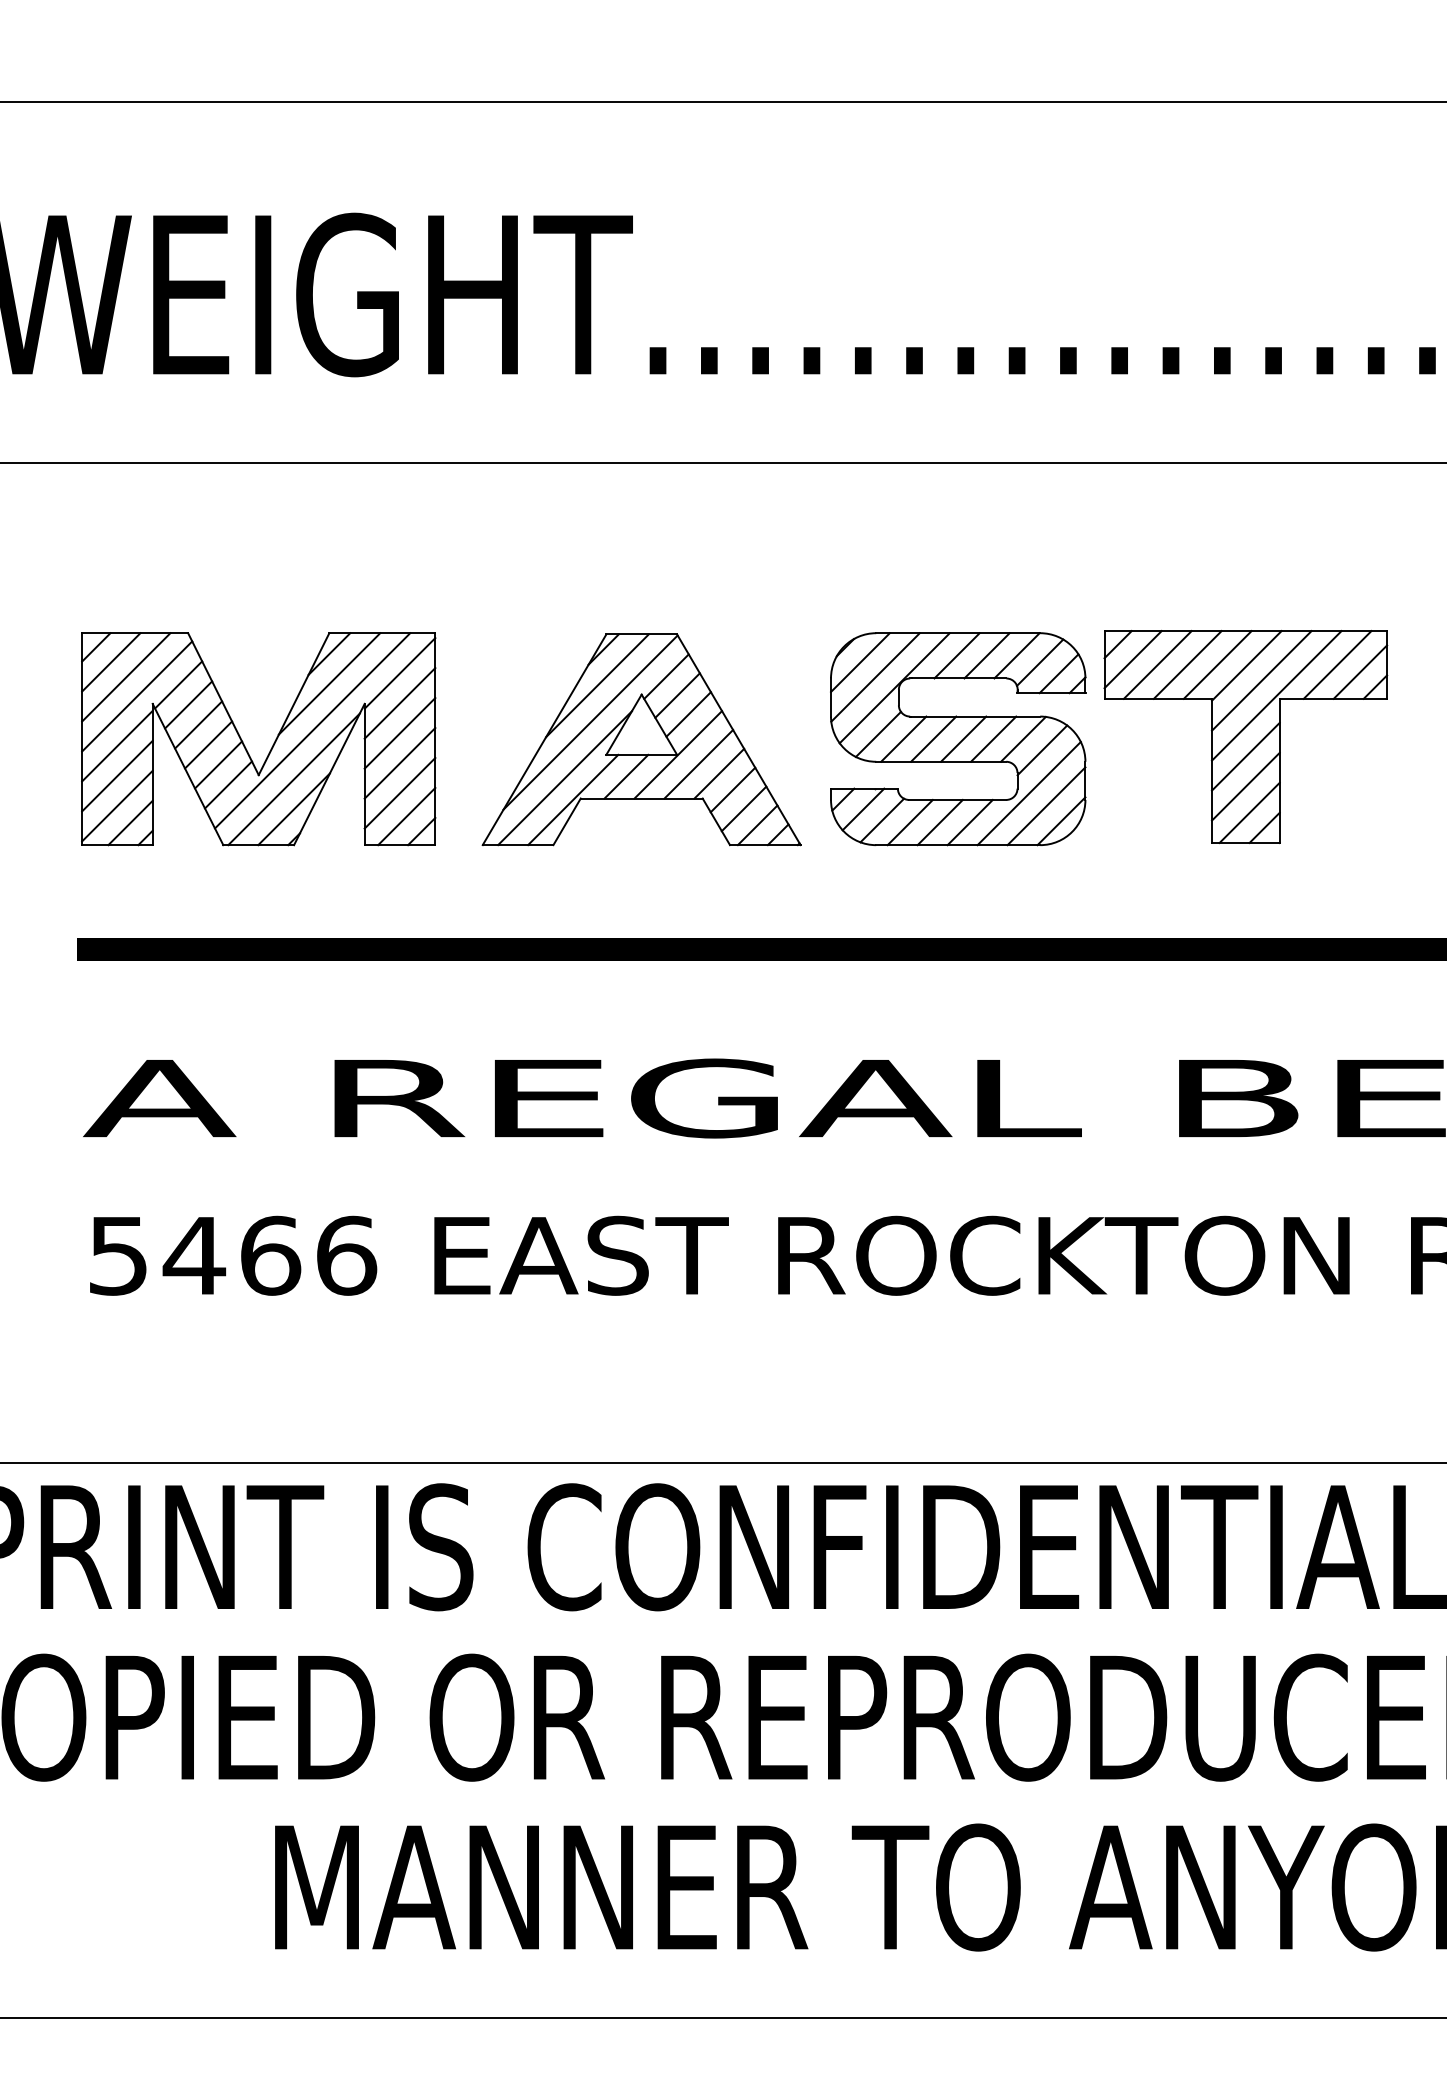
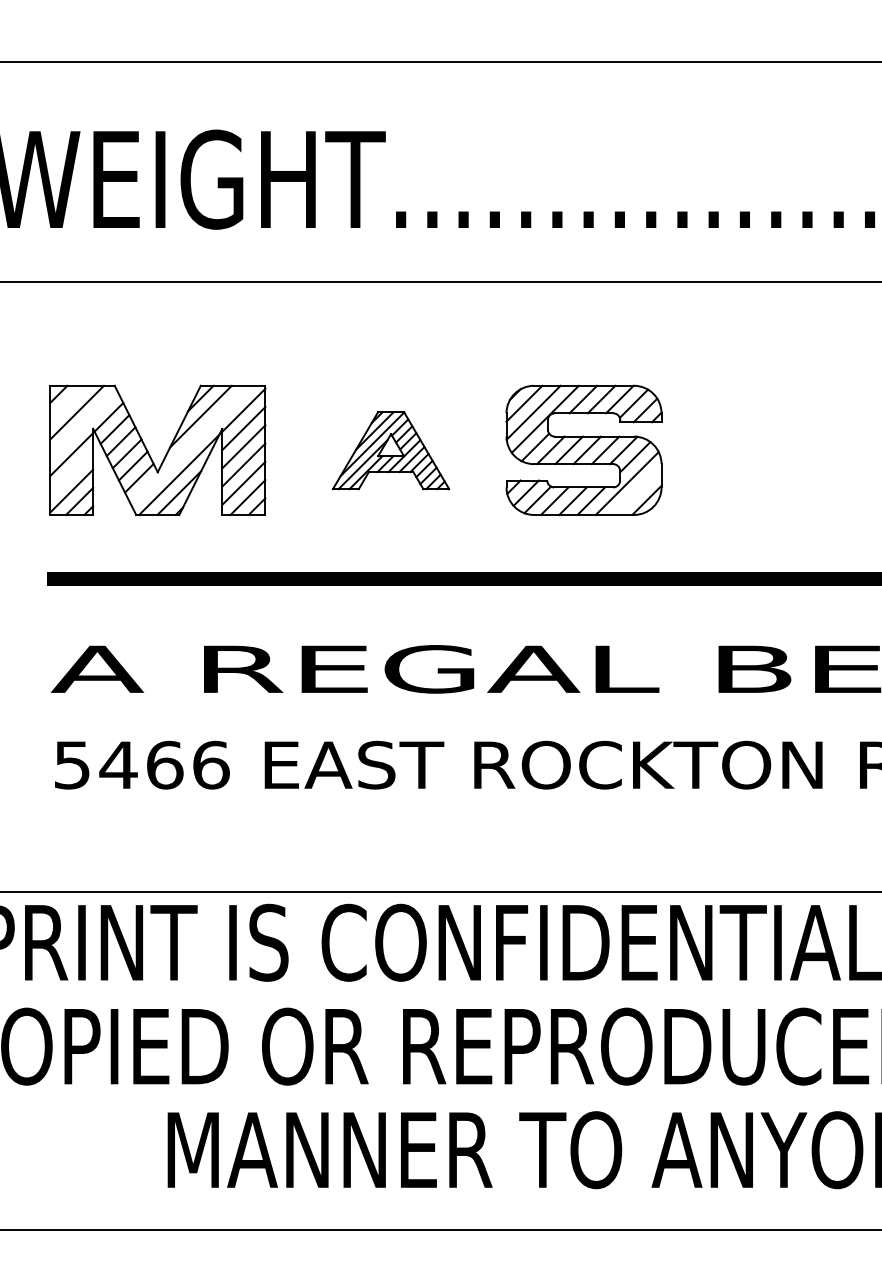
line: (110, 662) -> (67, 403), removed
line: (136, 695) -> (83, 423), removed
line: (312, 729) -> (190, 444), removed
part: (1246, 736) -> (759, 448), removed
part: (640, 739) -> (390, 450), size x0.6
line: (117, 775) -> (71, 472), removed
line: (1045, 805) -> (637, 490), removed

